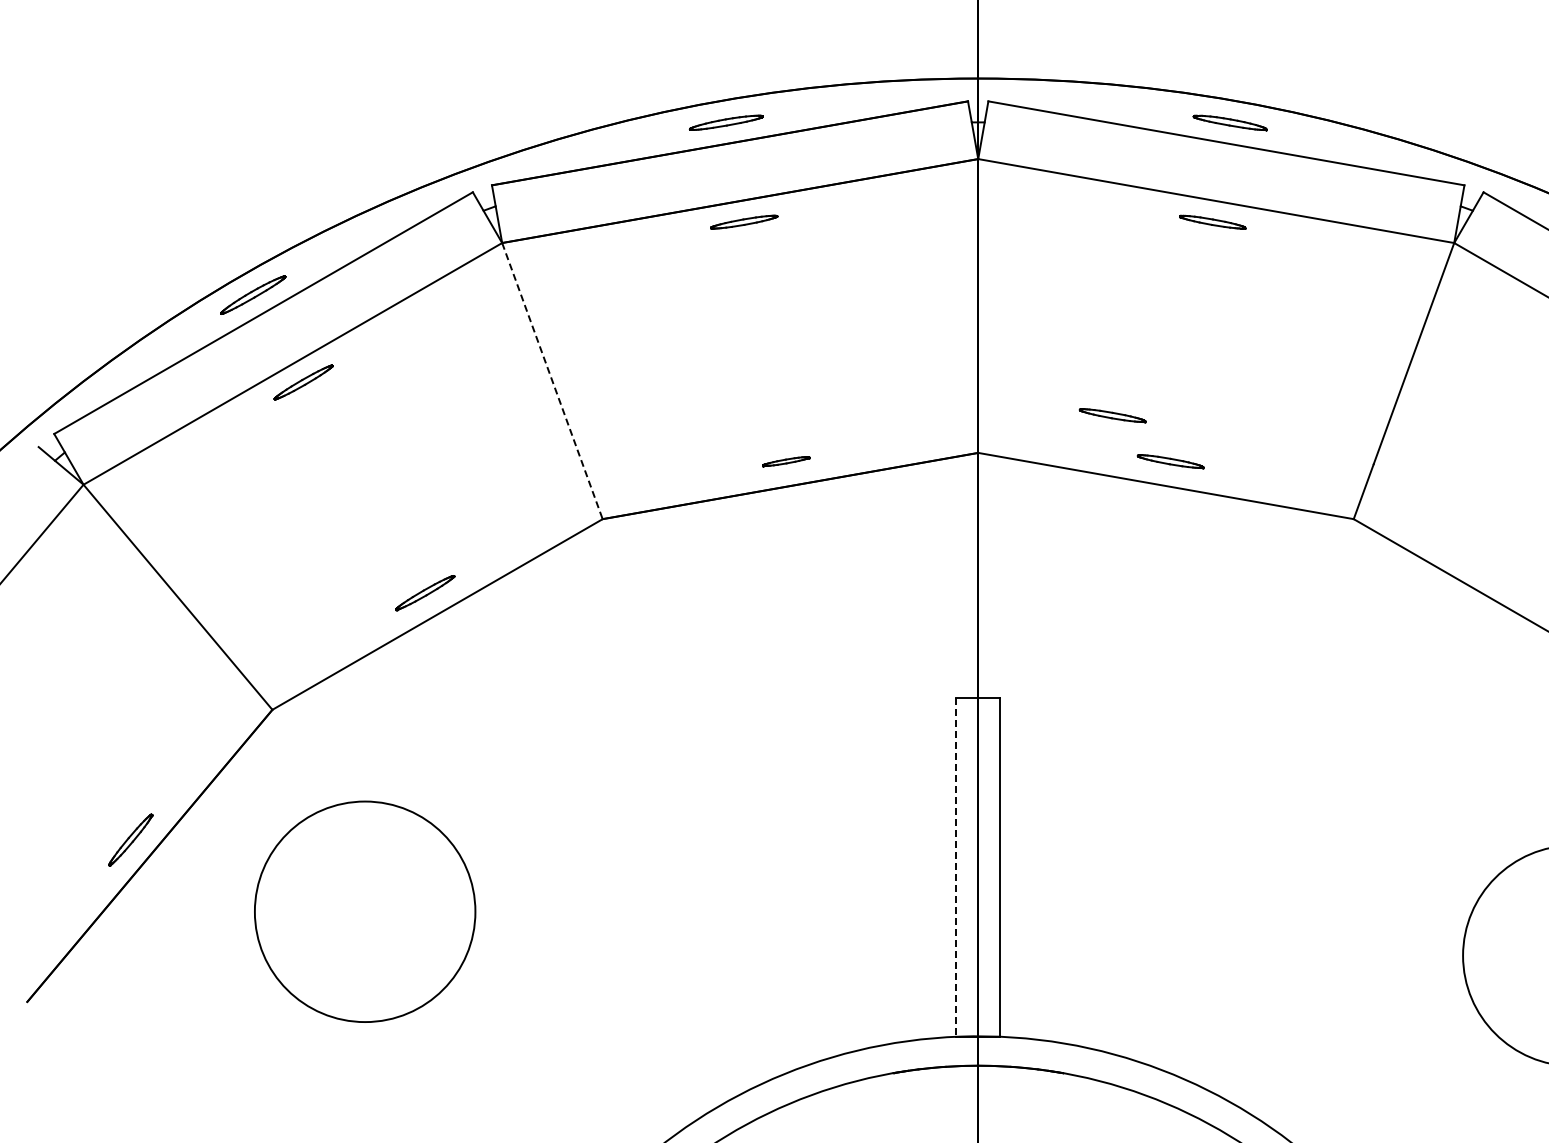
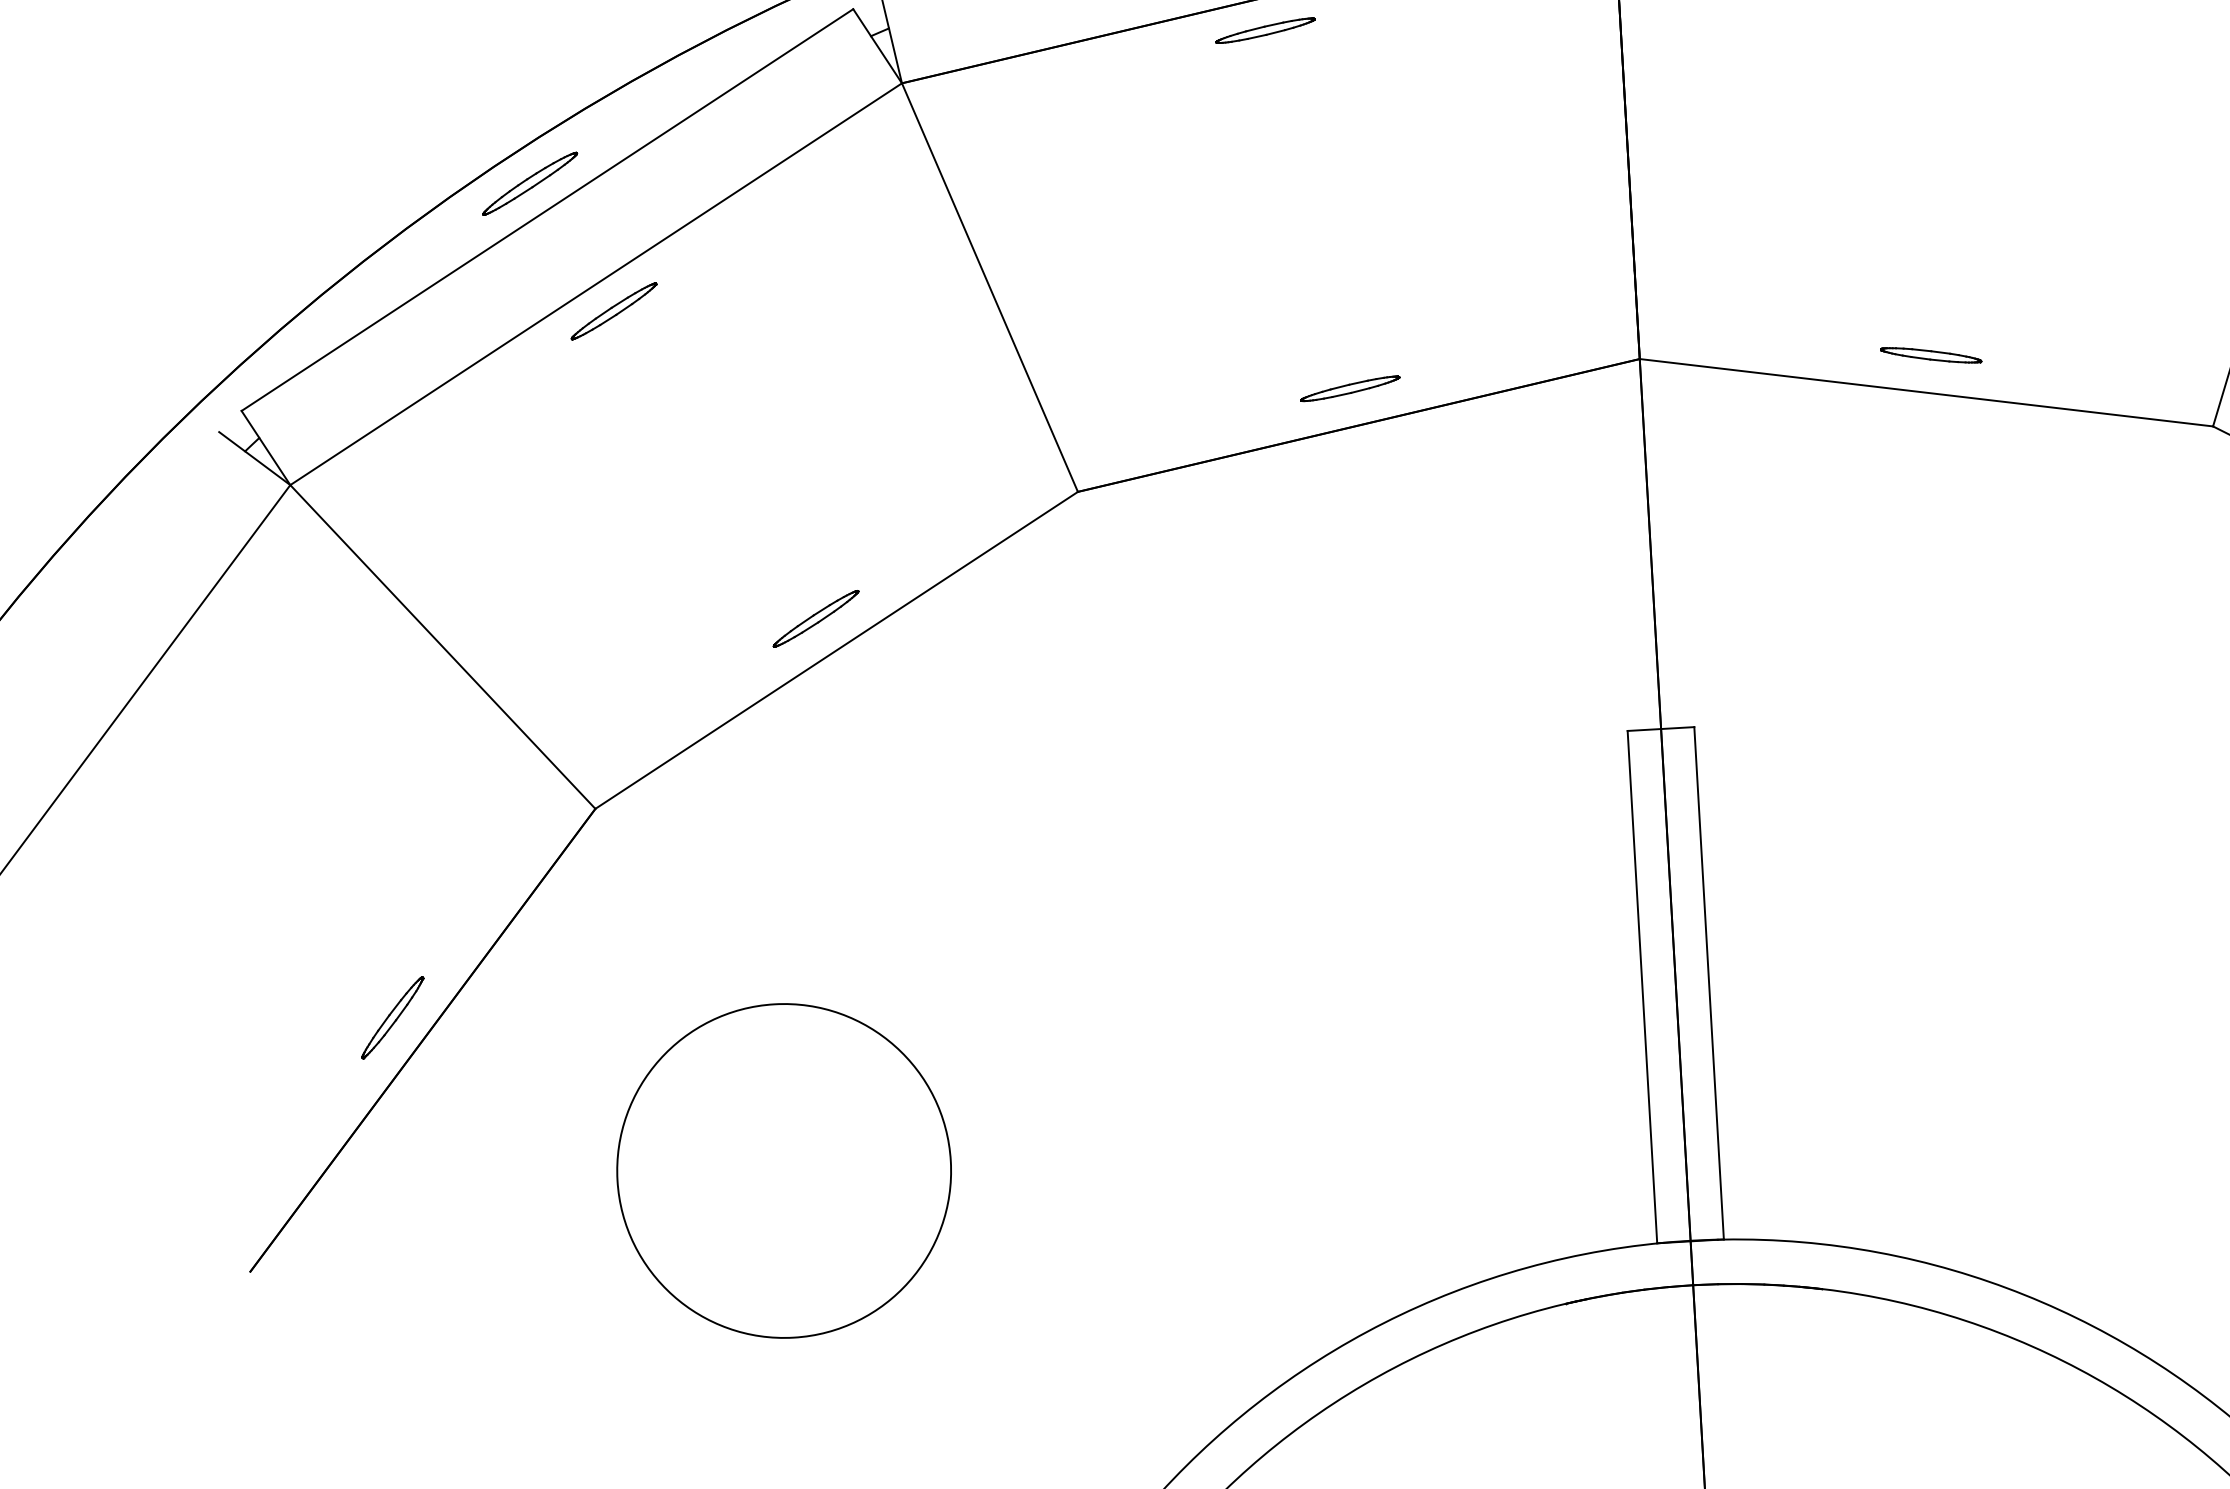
line: (552, 381) -> (990, 288), dashed -> solid
part: (1112, 415) -> (1839, 290), removed
part: (786, 461) -> (1350, 388), size x1.43
line: (956, 867) -> (1643, 987), dashed -> solid
circle: (365, 911) -> (784, 1170), moved

